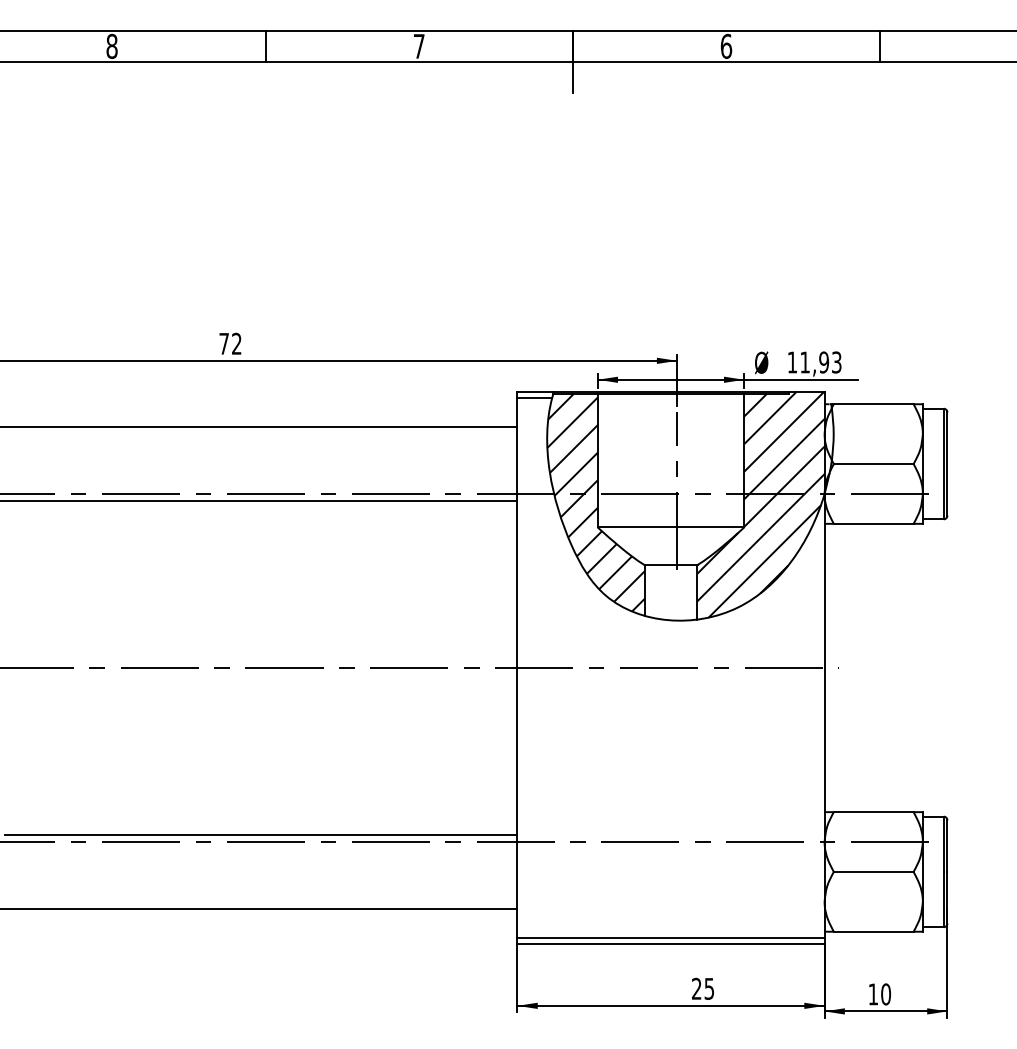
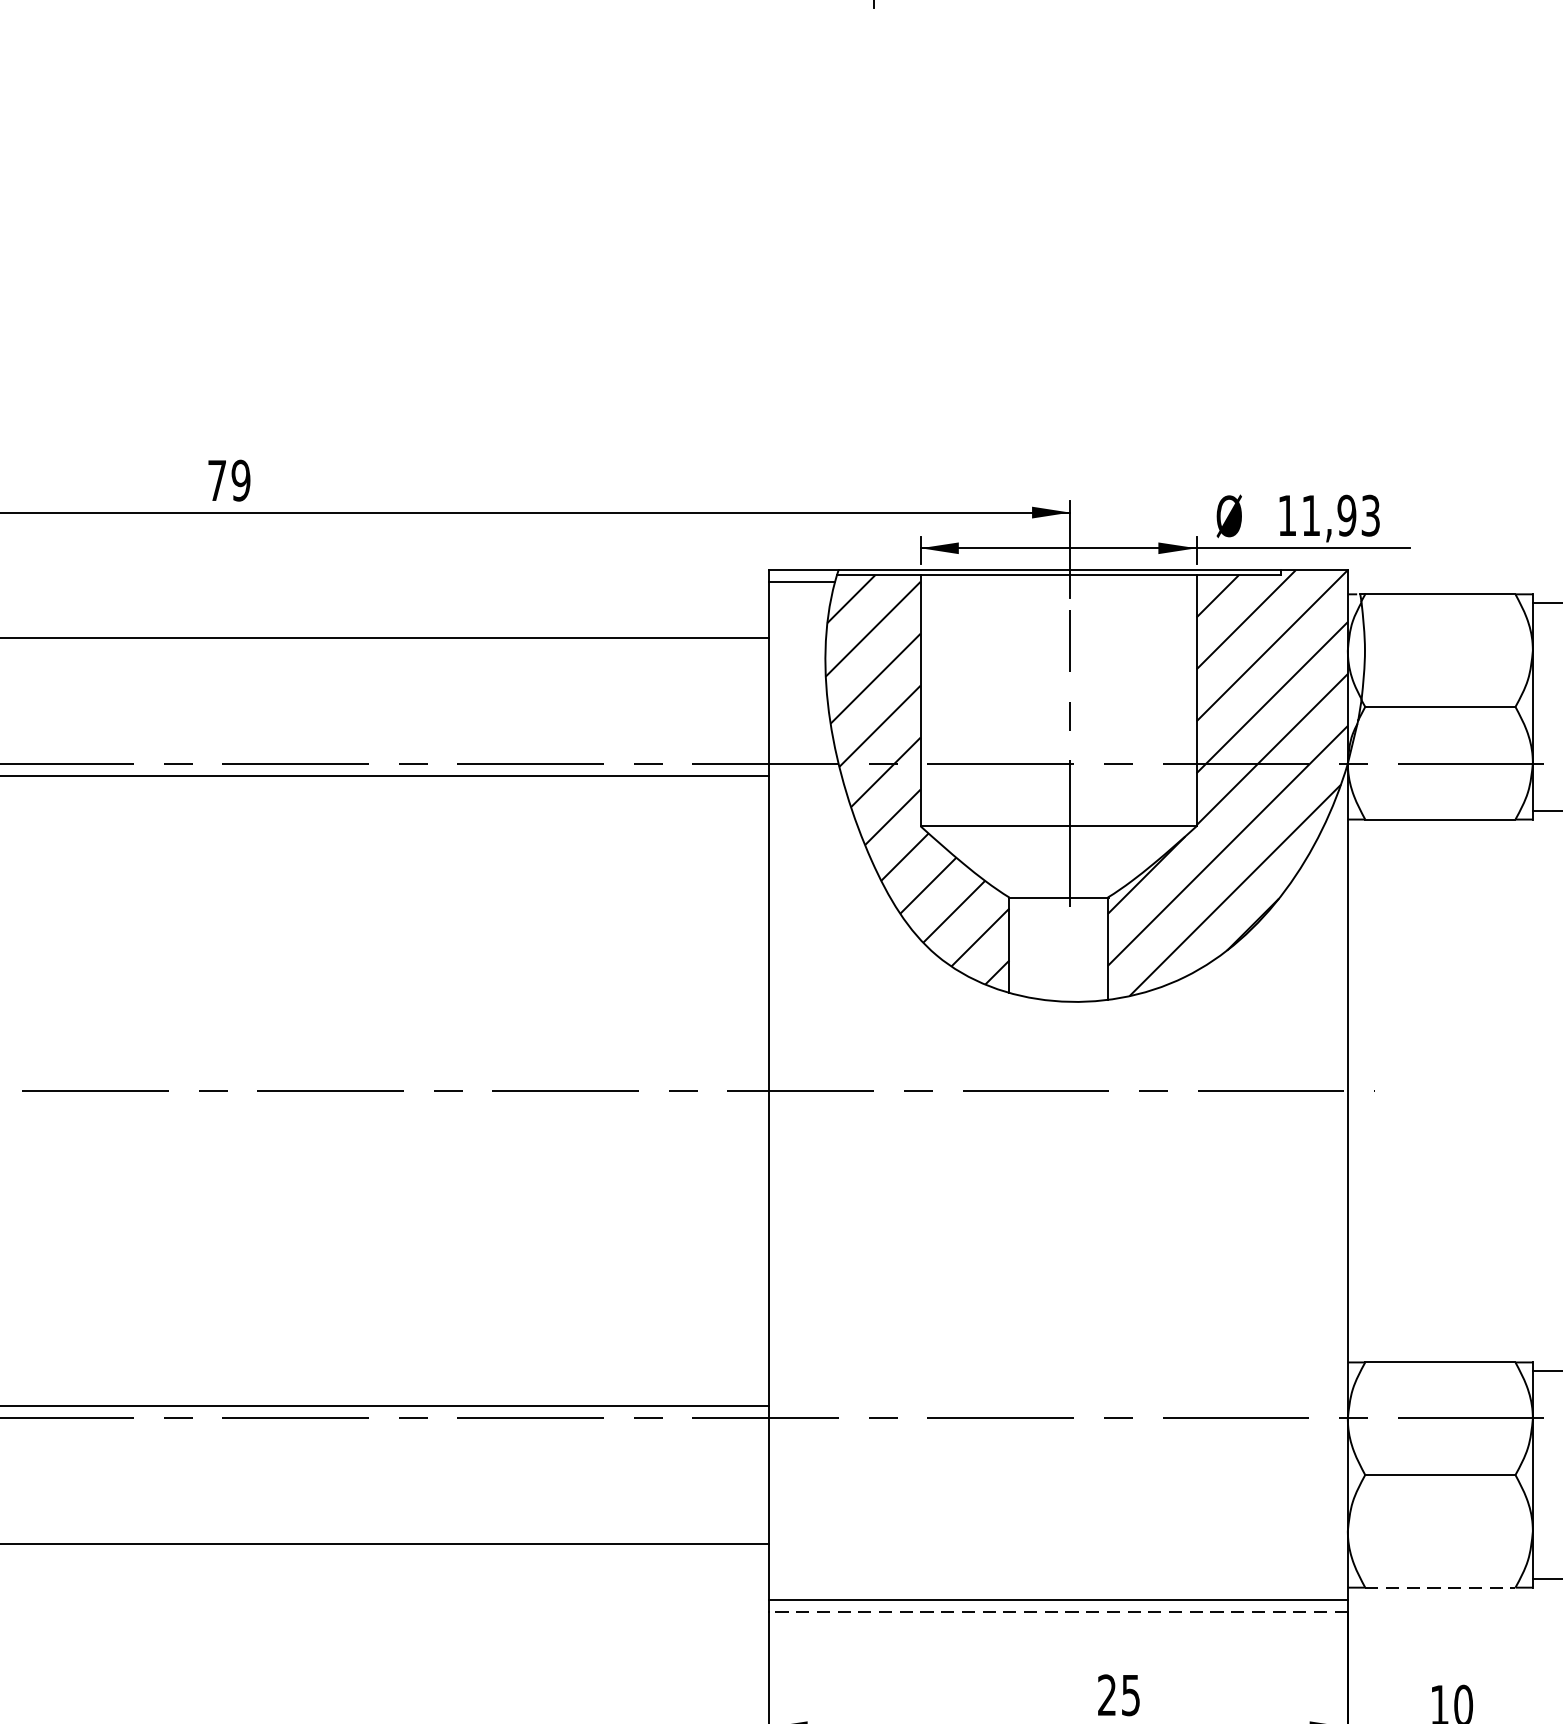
text: (236, 343) -> (240, 479), 72 -> 79
line: (873, 931) -> (1439, 1587), solid -> dashed
line: (671, 944) -> (1059, 1611), solid -> dashed

